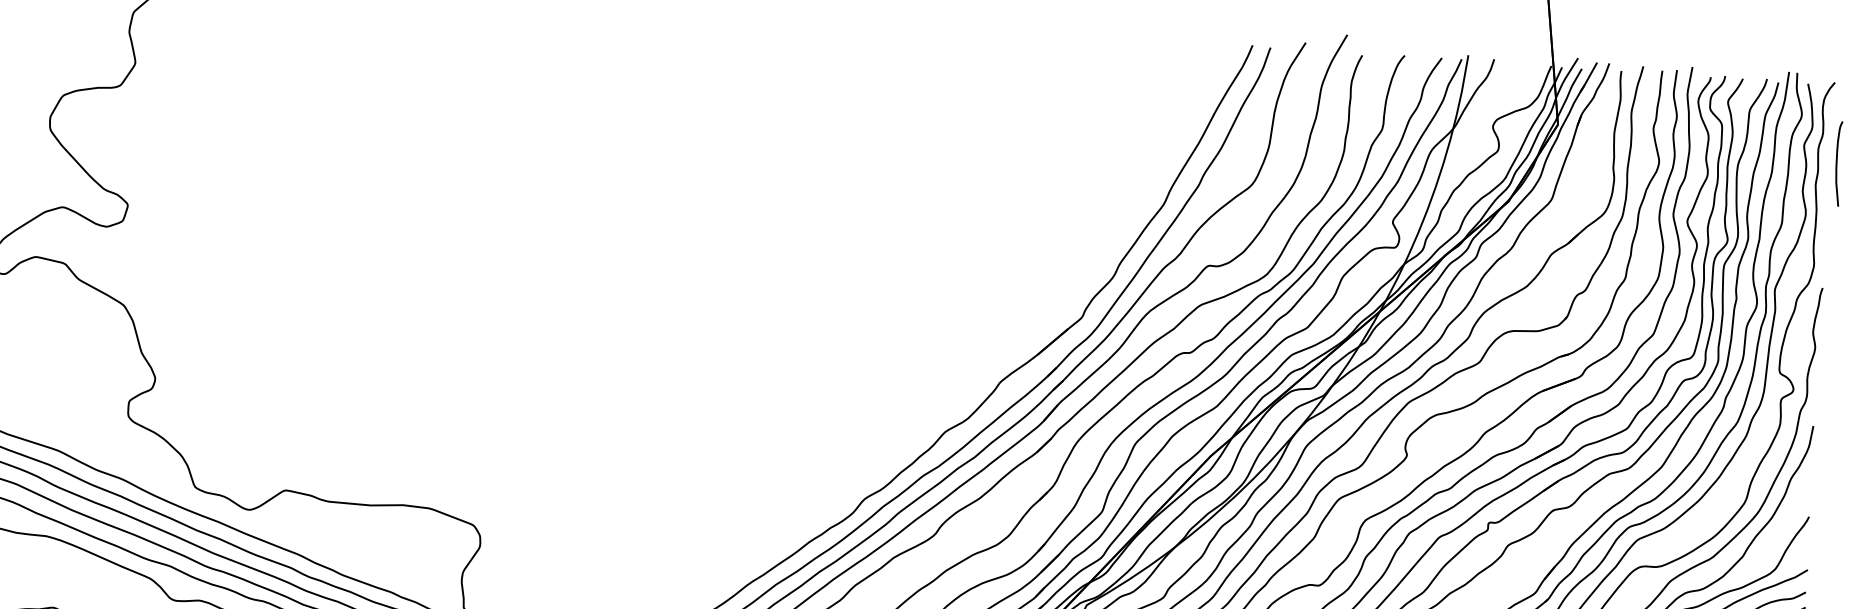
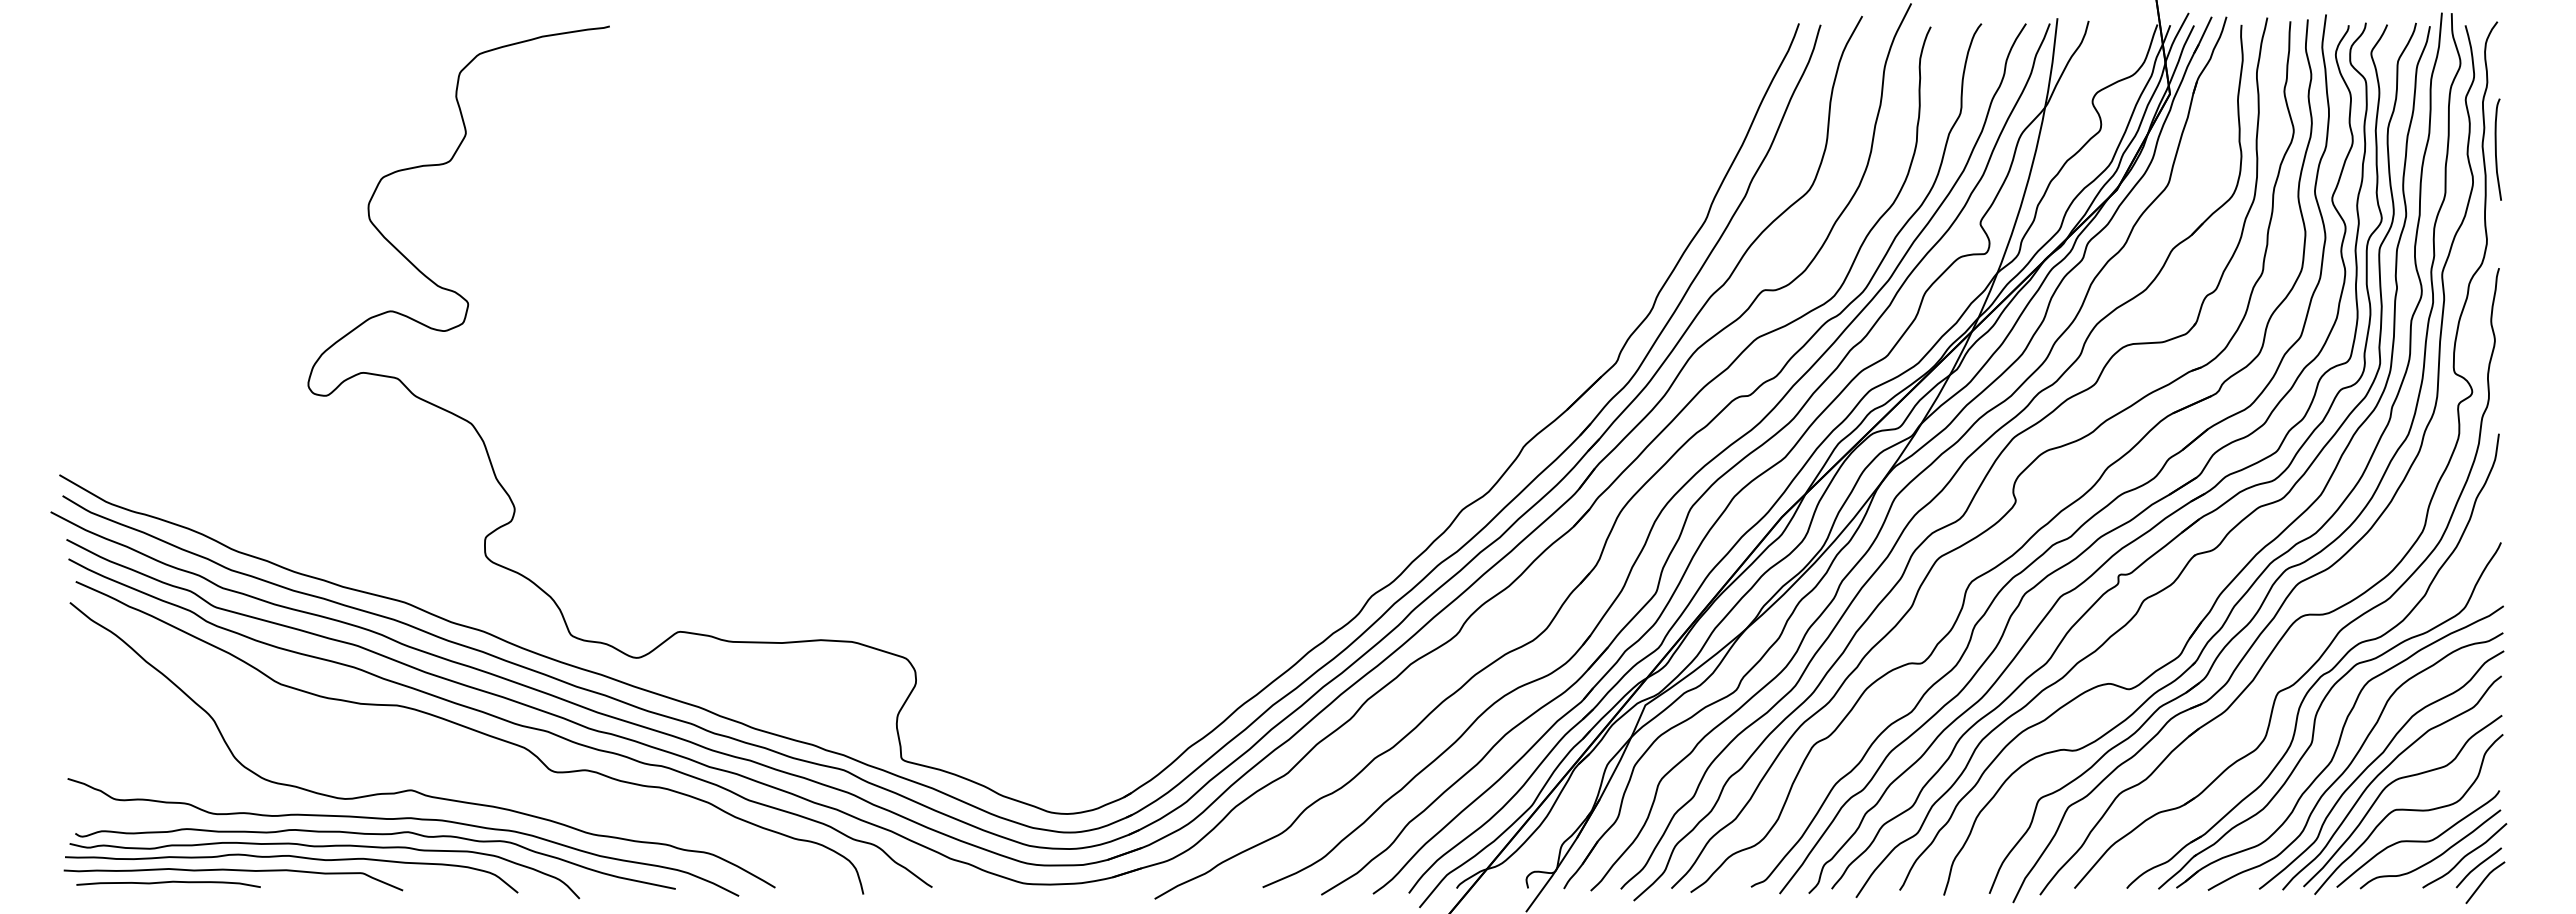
curve: (1837, 163) -> (2496, 149), moved

